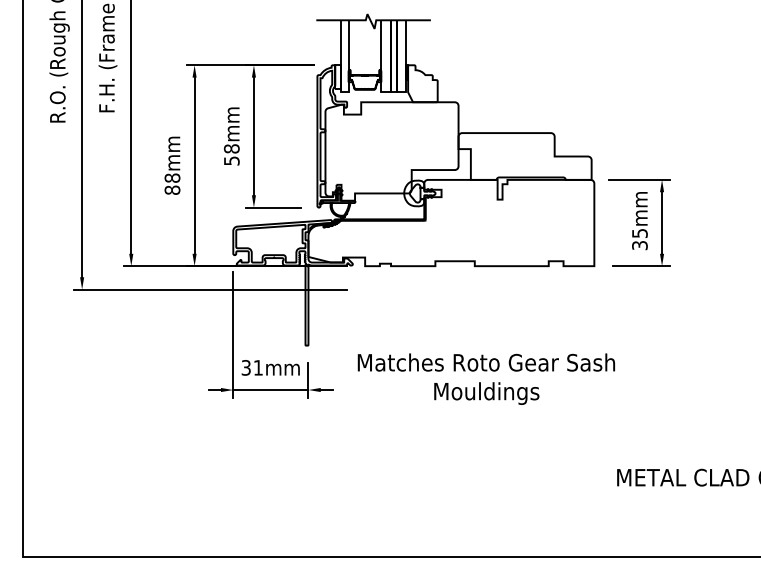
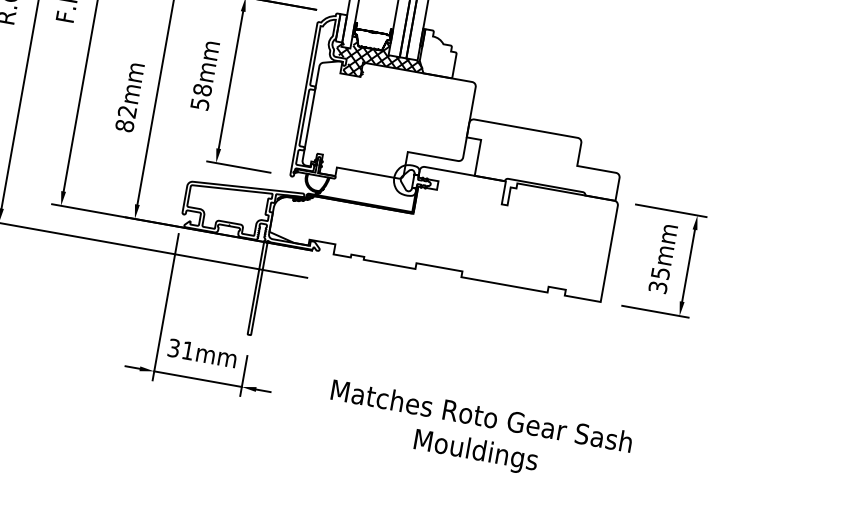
hatch: (374, 97) -> (379, 59), added
text: (172, 177) -> (127, 111), 88mm -> 82mm
text: (485, 378) -> (477, 434), moved

